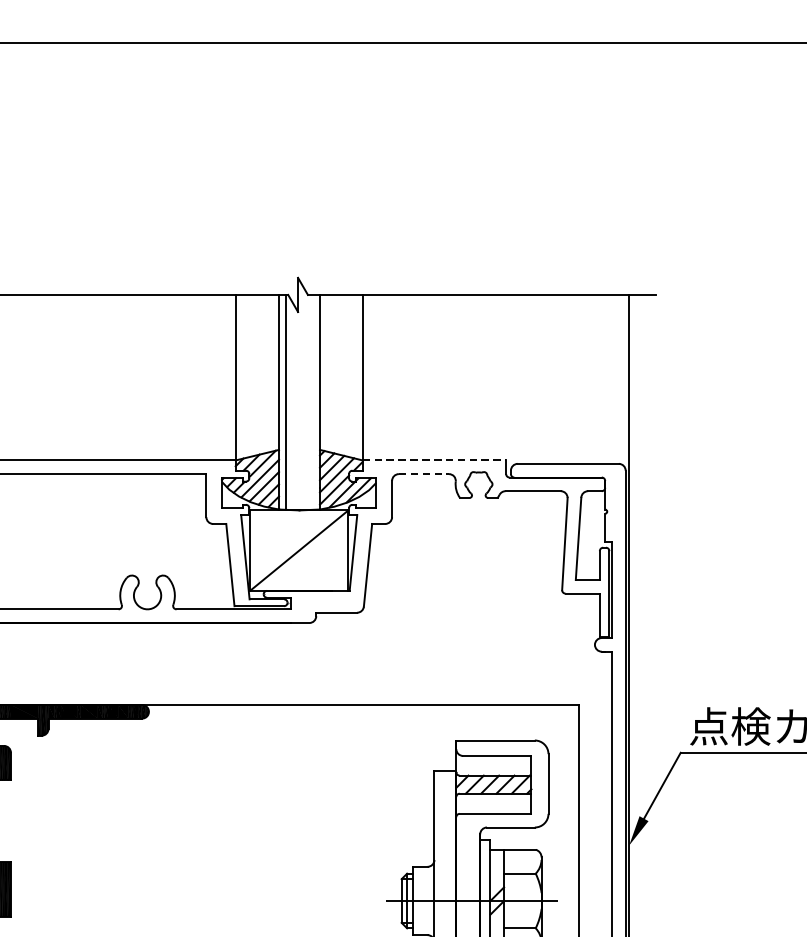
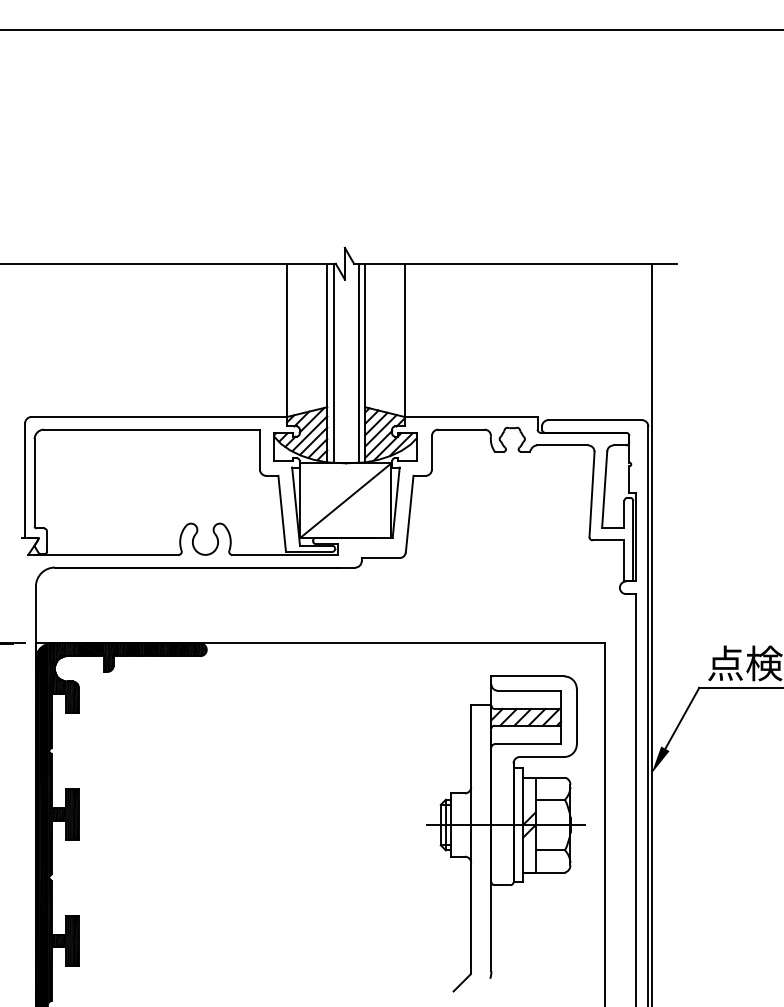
line: (312, 401) -> (358, 362), added
line: (434, 460) -> (471, 417), dashed -> solid
line: (423, 473) -> (461, 429), dashed -> solid

